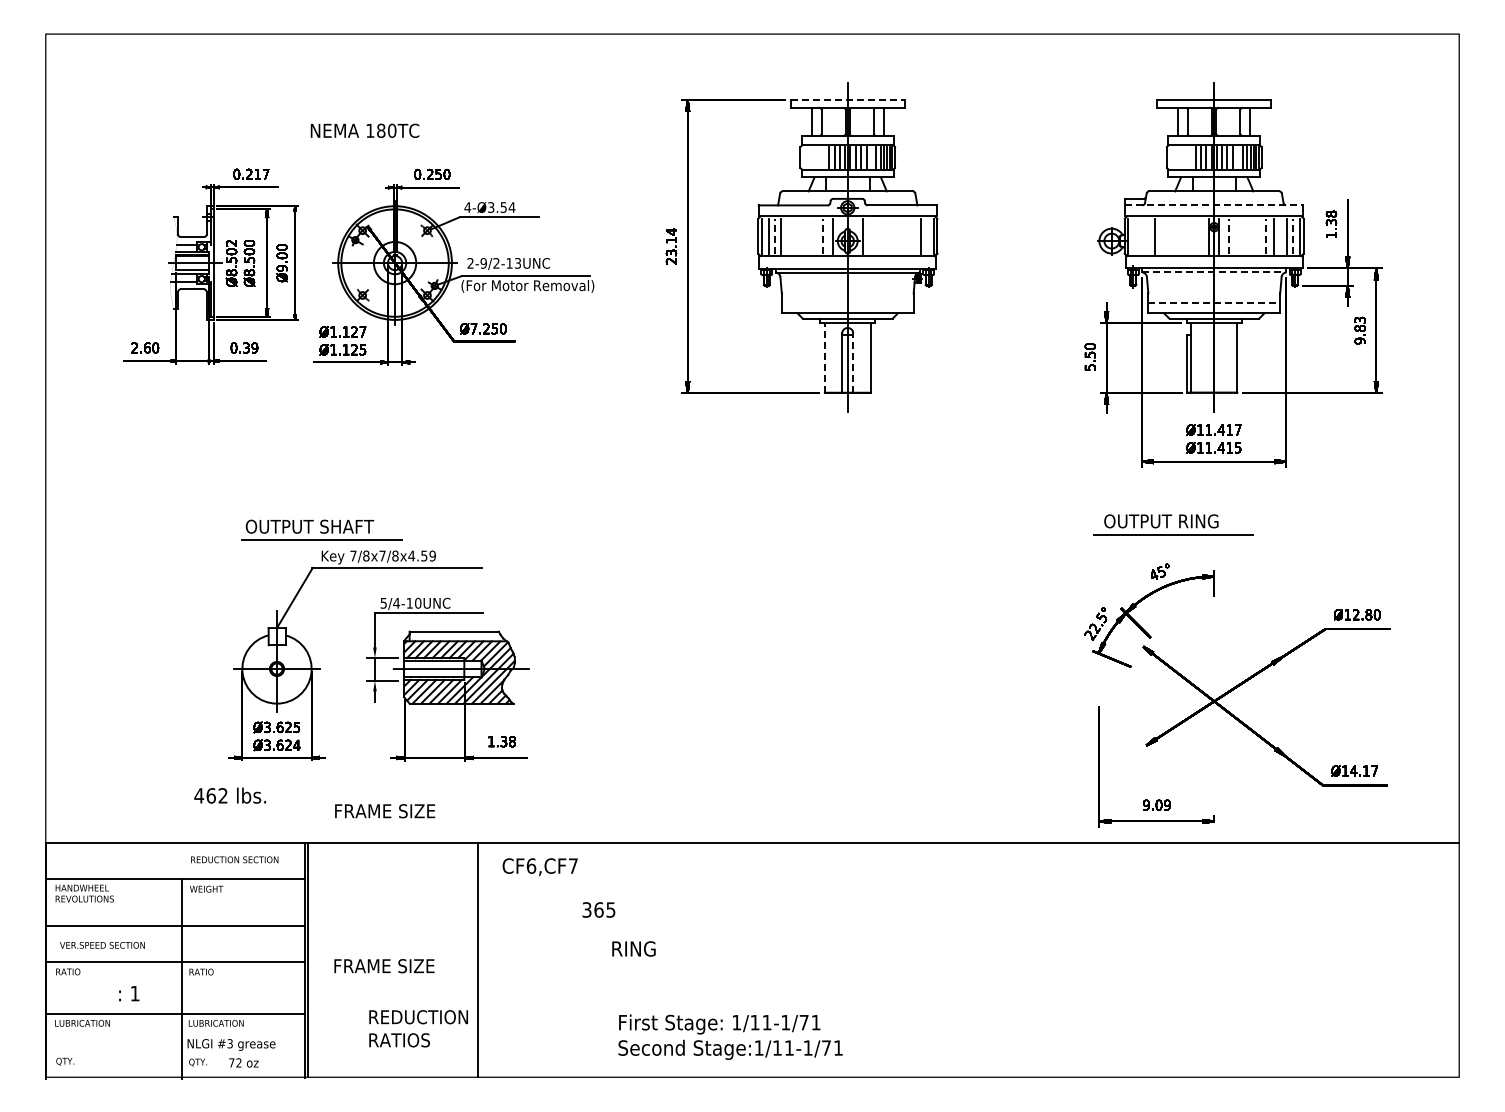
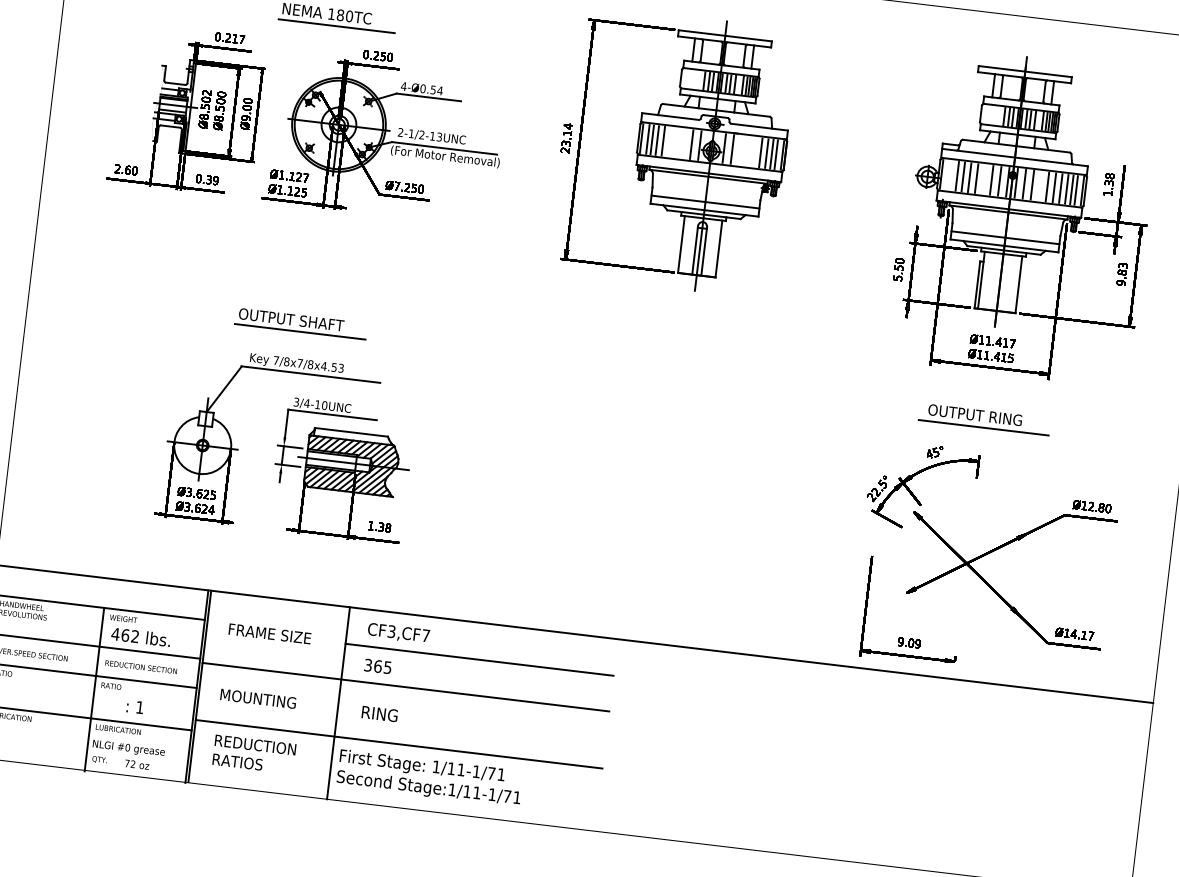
line: (847, 100) -> (725, 35), dashed -> solid
line: (378, 144) -> (336, 26), added
line: (1214, 205) -> (1015, 157), dashed -> solid
text: (491, 207) -> (423, 88), 4-Ø3.54 -> 4-Ø0.54
line: (774, 235) -> (652, 139), dashed -> solid
line: (788, 235) -> (663, 140), added
line: (822, 235) -> (691, 144), dashed -> solid
line: (872, 235) -> (732, 148), added
line: (907, 235) -> (761, 152), added
line: (914, 235) -> (766, 153), added
line: (926, 235) -> (776, 154), added
line: (1147, 235) -> (957, 175), added
line: (1162, 235) -> (969, 177), added
line: (1171, 235) -> (977, 178), added
line: (1189, 235) -> (991, 179), added
line: (1199, 235) -> (1000, 180), added
line: (1229, 235) -> (1024, 183), dashed -> solid
line: (1239, 235) -> (1032, 184), added
line: (1257, 235) -> (1047, 186), added
line: (1266, 235) -> (1054, 187), dashed -> solid
line: (1281, 235) -> (1067, 188), added
line: (1292, 235) -> (1076, 189), dashed -> solid
text: (483, 263) -> (411, 133), 2-9/2-13UNC -> 2-1/2-13UNC
line: (1214, 272) -> (1008, 212), dashed -> solid
line: (847, 303) -> (705, 202), added
line: (1214, 303) -> (1005, 237), dashed -> solid
line: (824, 358) -> (681, 244), dashed -> solid
line: (853, 363) -> (704, 251), dashed -> solid
part: (1173, 524) -> (984, 418), moved
part: (321, 529) -> (300, 323), moved
text: (432, 555) -> (341, 367), 7/8x7/8x4.59 -> 7/8x7/8x4.53
text: (383, 602) -> (296, 401), 5/4-10UNC -> 3/4-10UNC
text: (230, 795) -> (141, 637), moved
text: (385, 811) -> (270, 634), moved
text: (234, 859) -> (141, 666), moved
text: (531, 865) -> (391, 631), CF6,CF7 -> CF3,CF7
line: (640, 887) -> (478, 659), added
text: (598, 909) -> (377, 666), moved
line: (556, 930) -> (405, 686), added
text: (633, 948) -> (379, 713), moved
text: (385, 966) -> (262, 699), FRAME SIZE -> MOUNTING
text: (129, 993) -> (135, 706), moved
line: (556, 1000) -> (399, 744), added
text: (418, 1028) -> (254, 754), moved
text: (730, 1036) -> (429, 777), moved
text: (229, 1043) -> (127, 747), #3 -> #0

